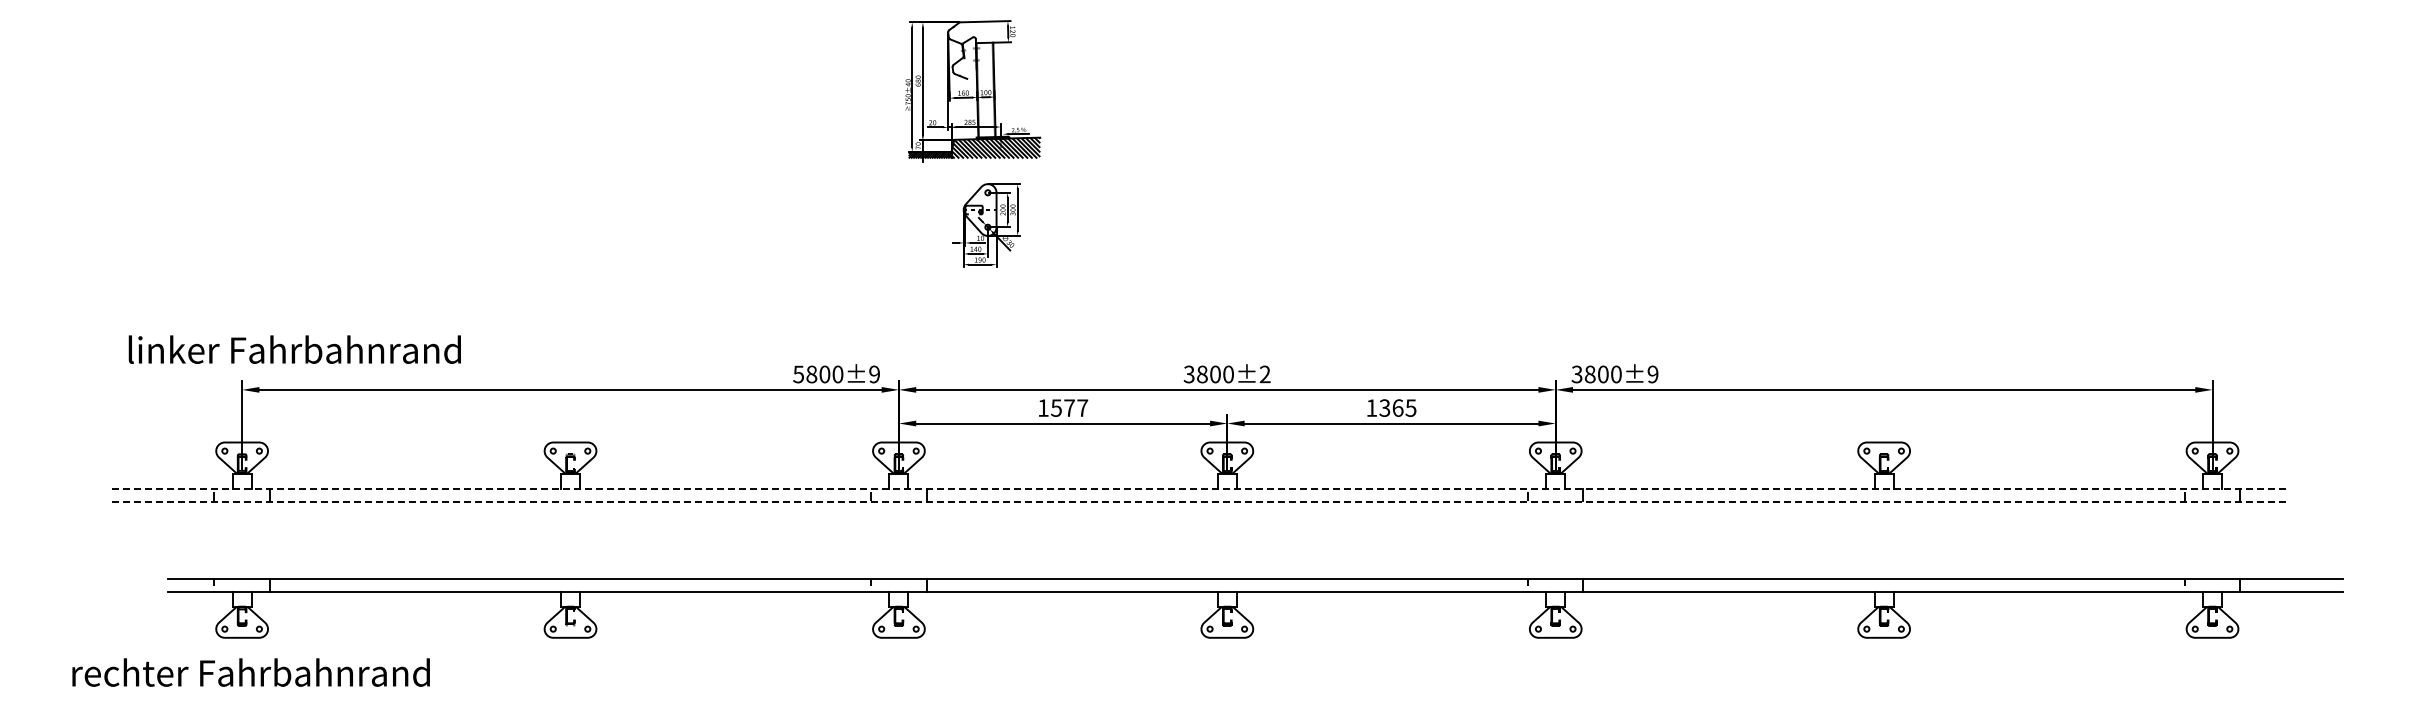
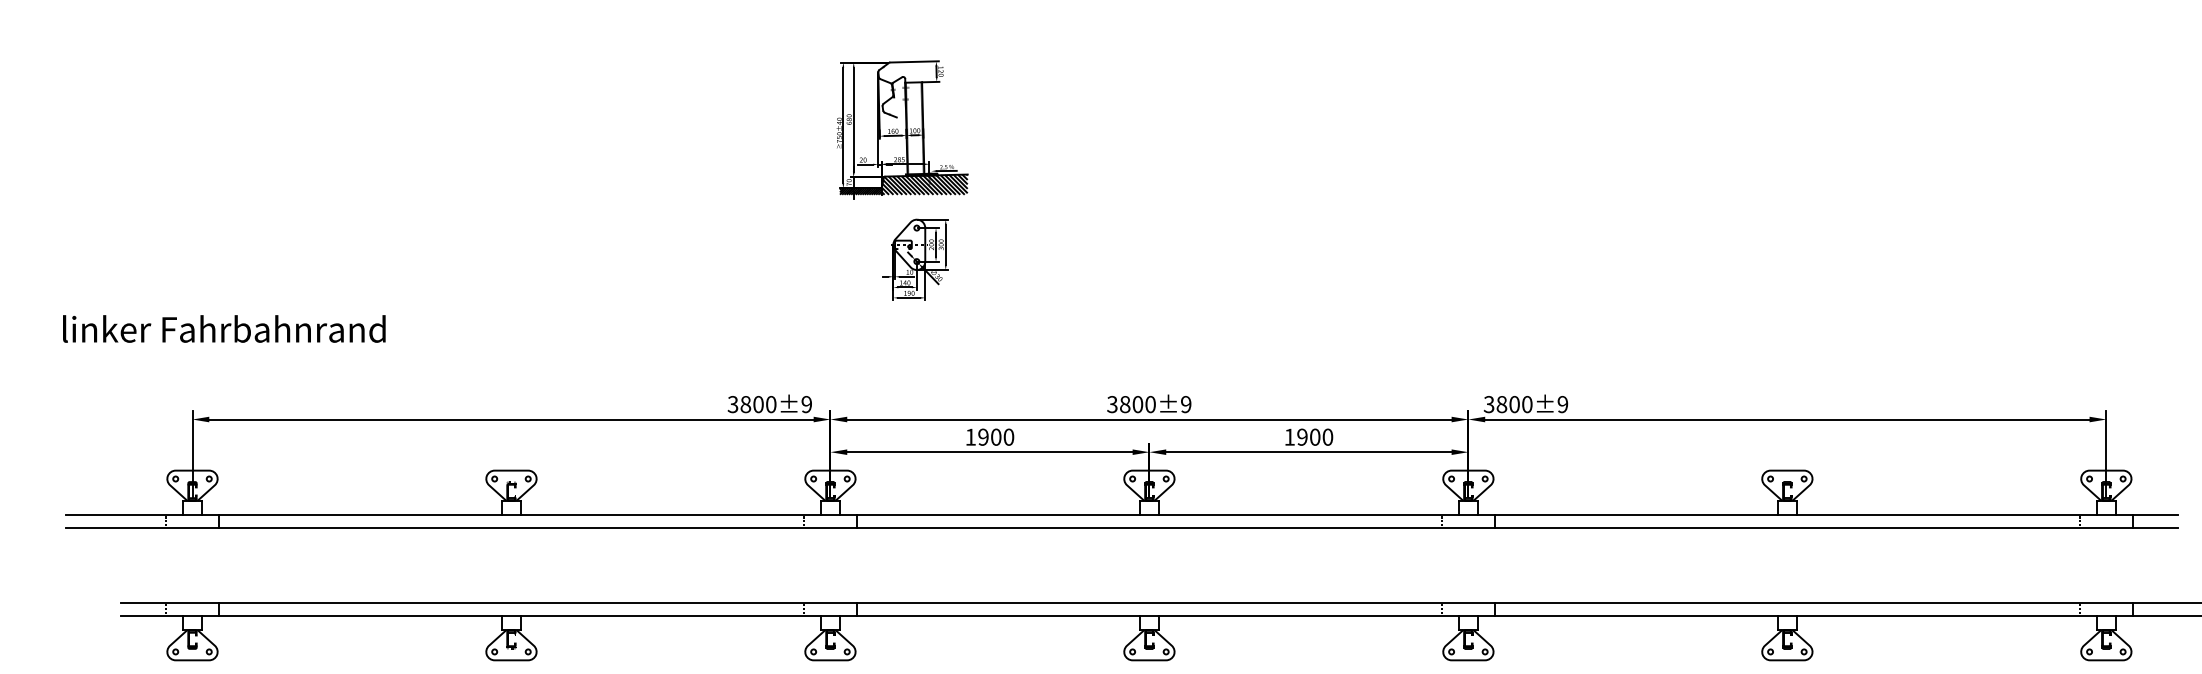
text: (294, 349) -> (223, 328), moved
text: (798, 373) -> (732, 403), 5800±9 -> 3800±9
text: (1264, 374) -> (1185, 404), 3800±2 -> 3800±9
text: (1069, 407) -> (996, 436), 1577 -> 1900
text: (1397, 407) -> (1314, 436), 1365 -> 1900
line: (1199, 488) -> (1122, 515), dashed -> solid
line: (1199, 501) -> (1122, 527), dashed -> solid

